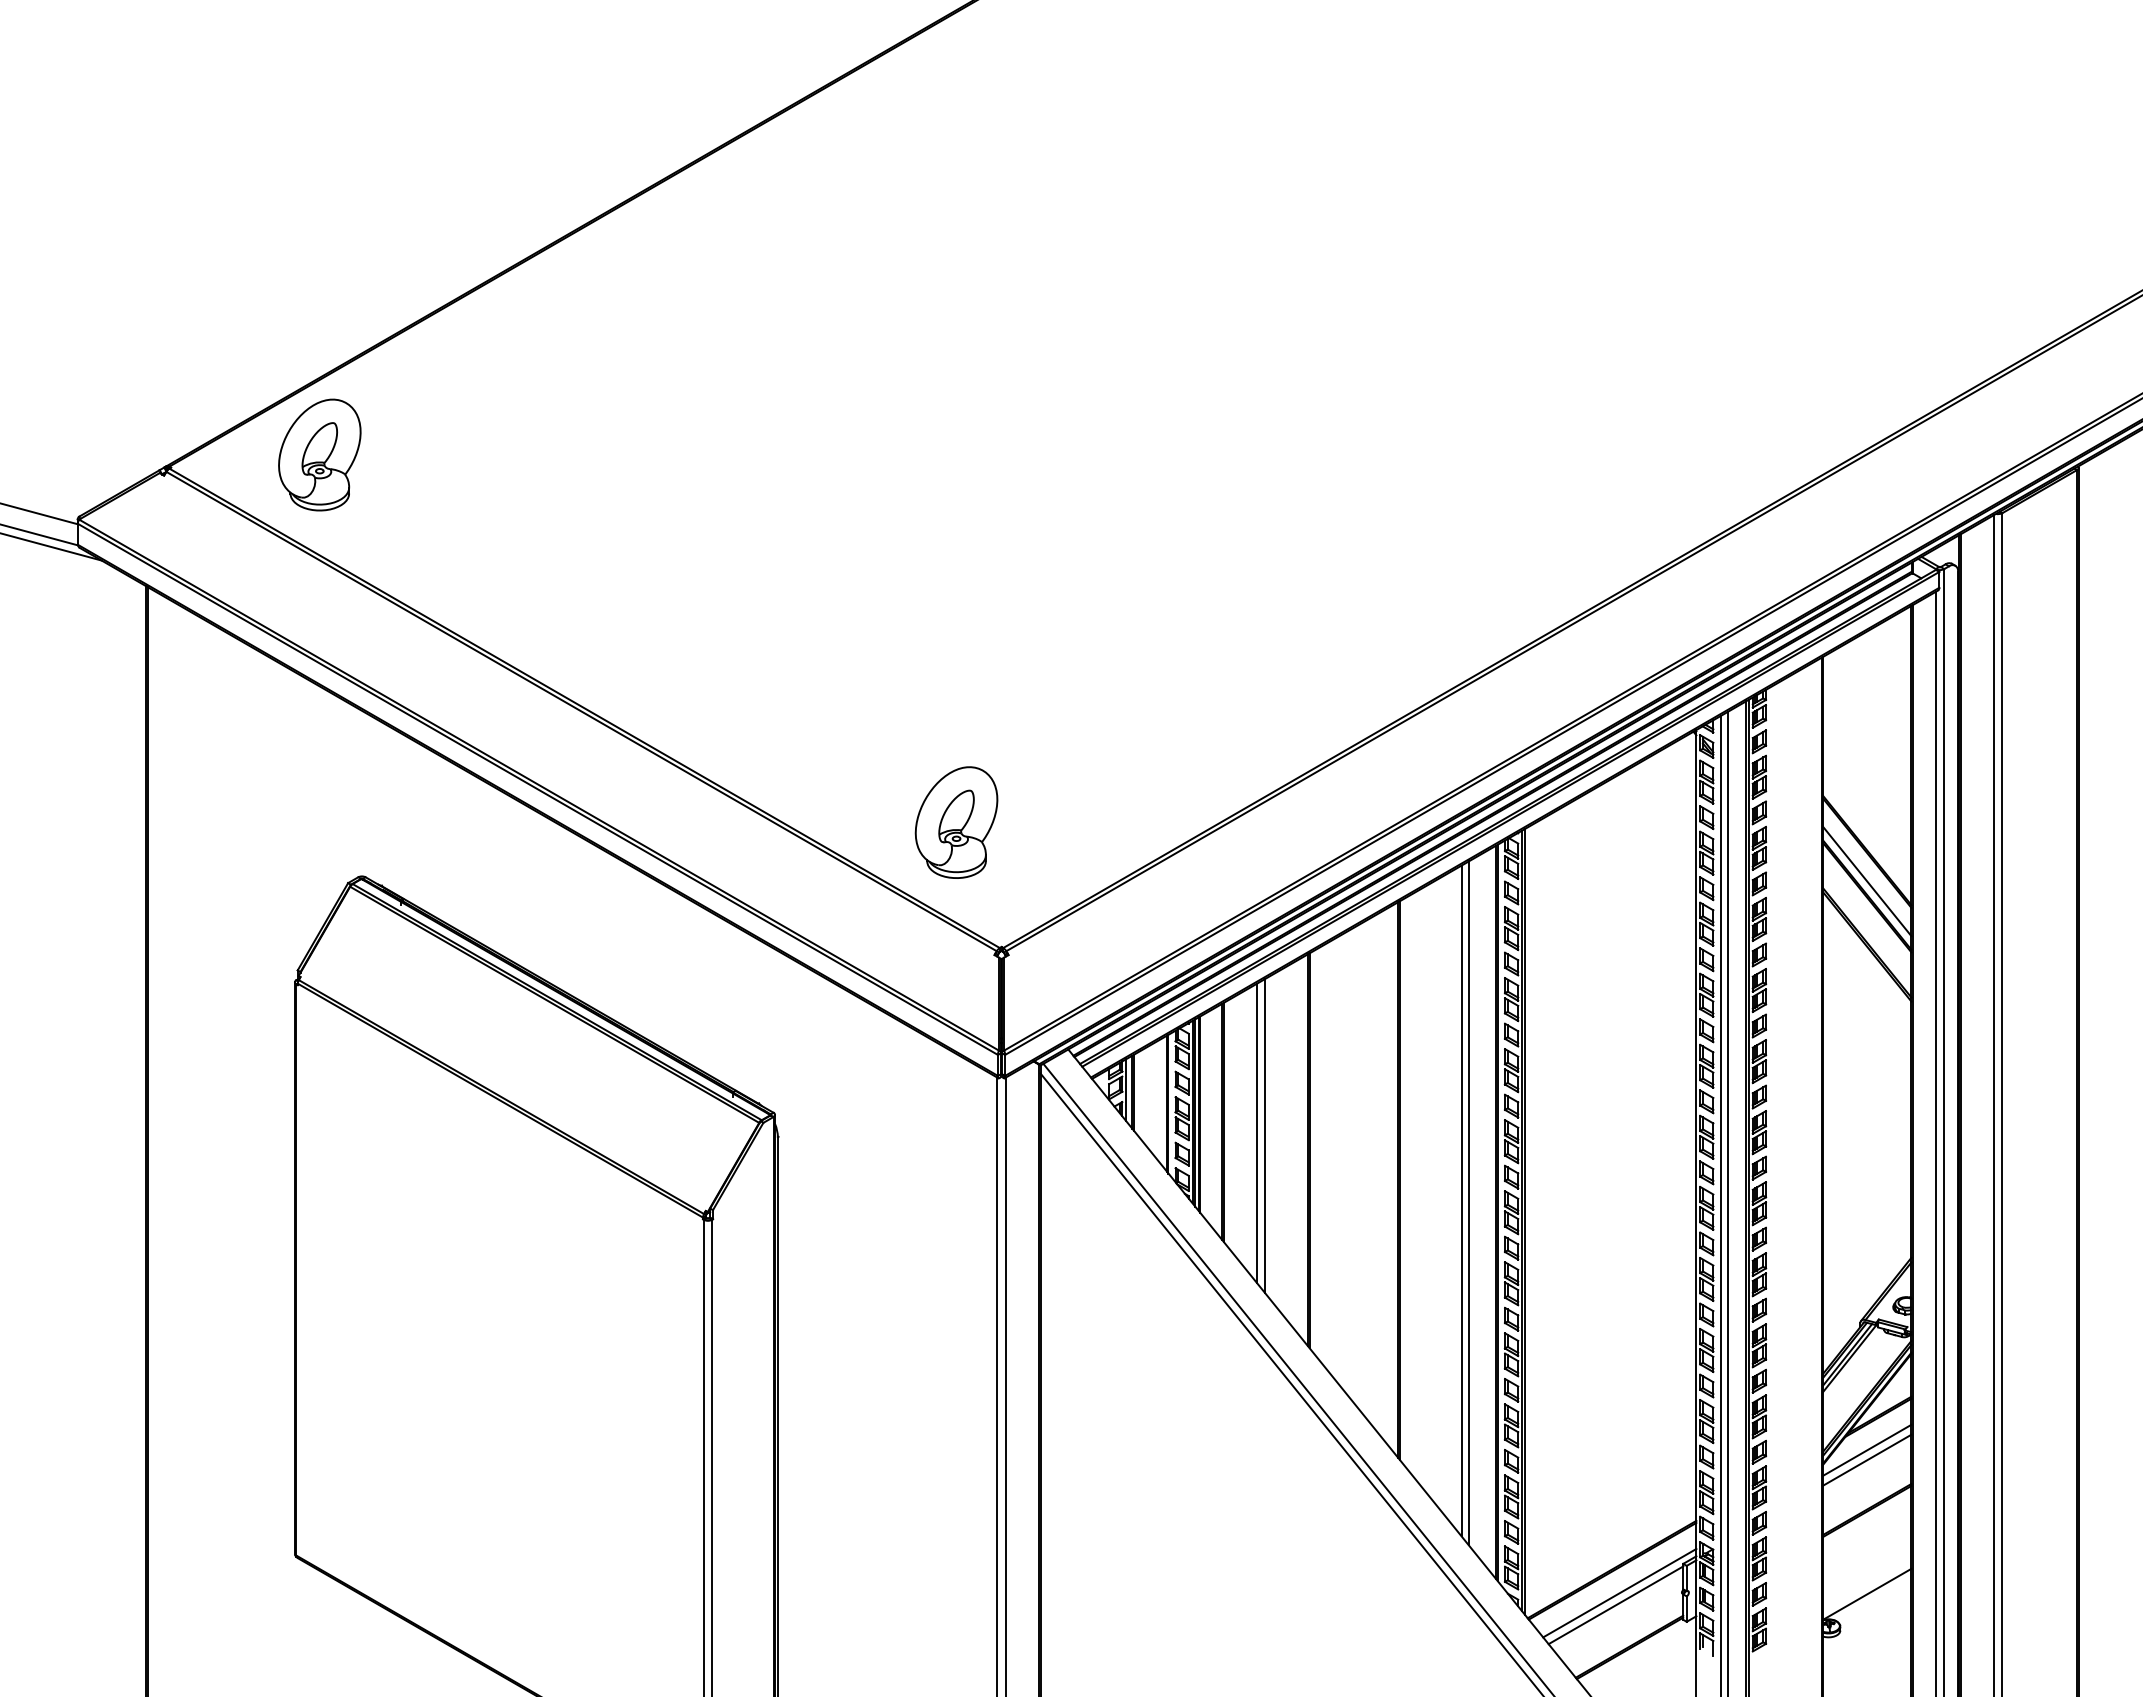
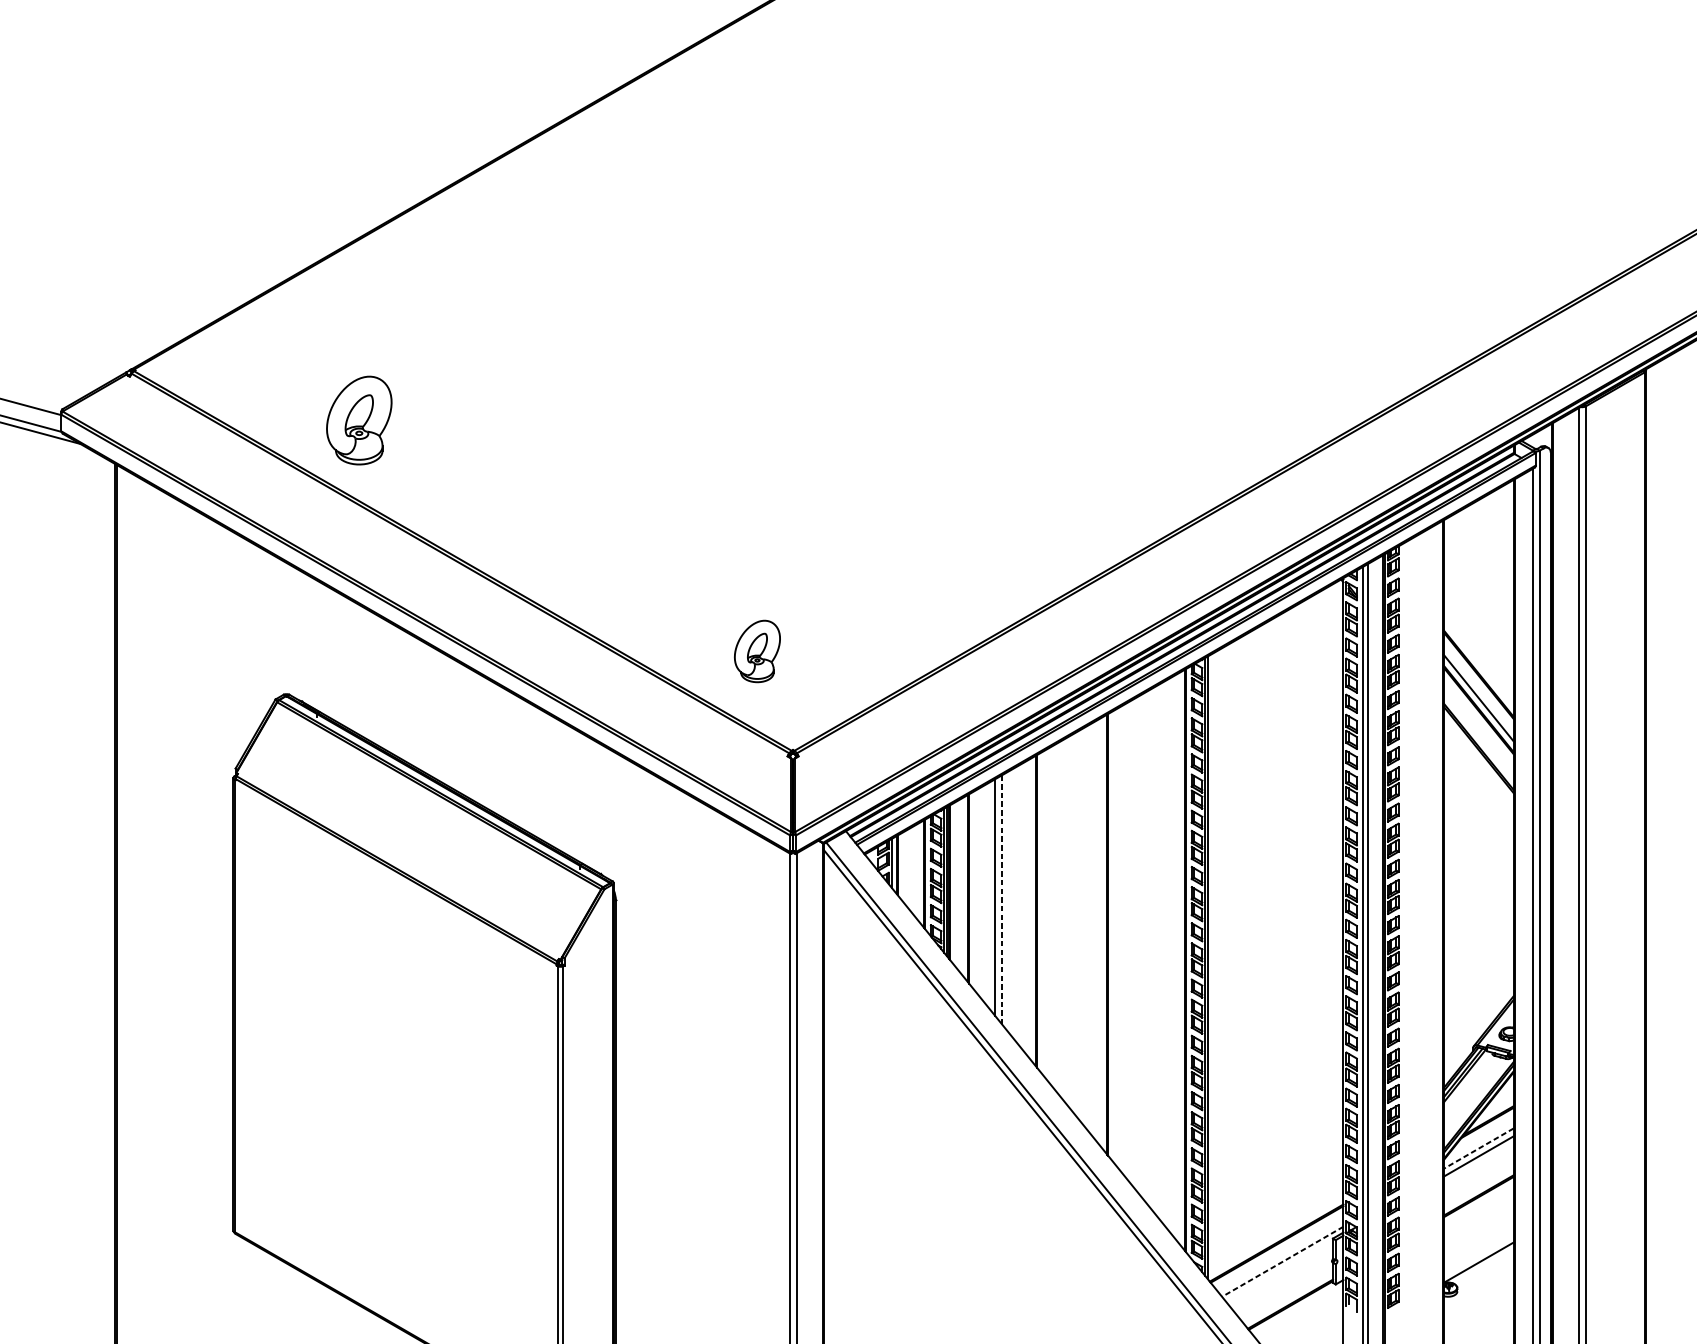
part: (319, 454) -> (359, 420), moved
part: (956, 822) -> (757, 651), size x0.7
line: (1265, 1136) -> (1002, 900), solid -> dashed
line: (1461, 1200) -> (1157, 950), removed
line: (1468, 1203) -> (1162, 953), removed
line: (1866, 1450) -> (1478, 1148), solid -> dashed
line: (1619, 1593) -> (1282, 1262), solid -> dashed
line: (1615, 1605) -> (1279, 1271), removed

